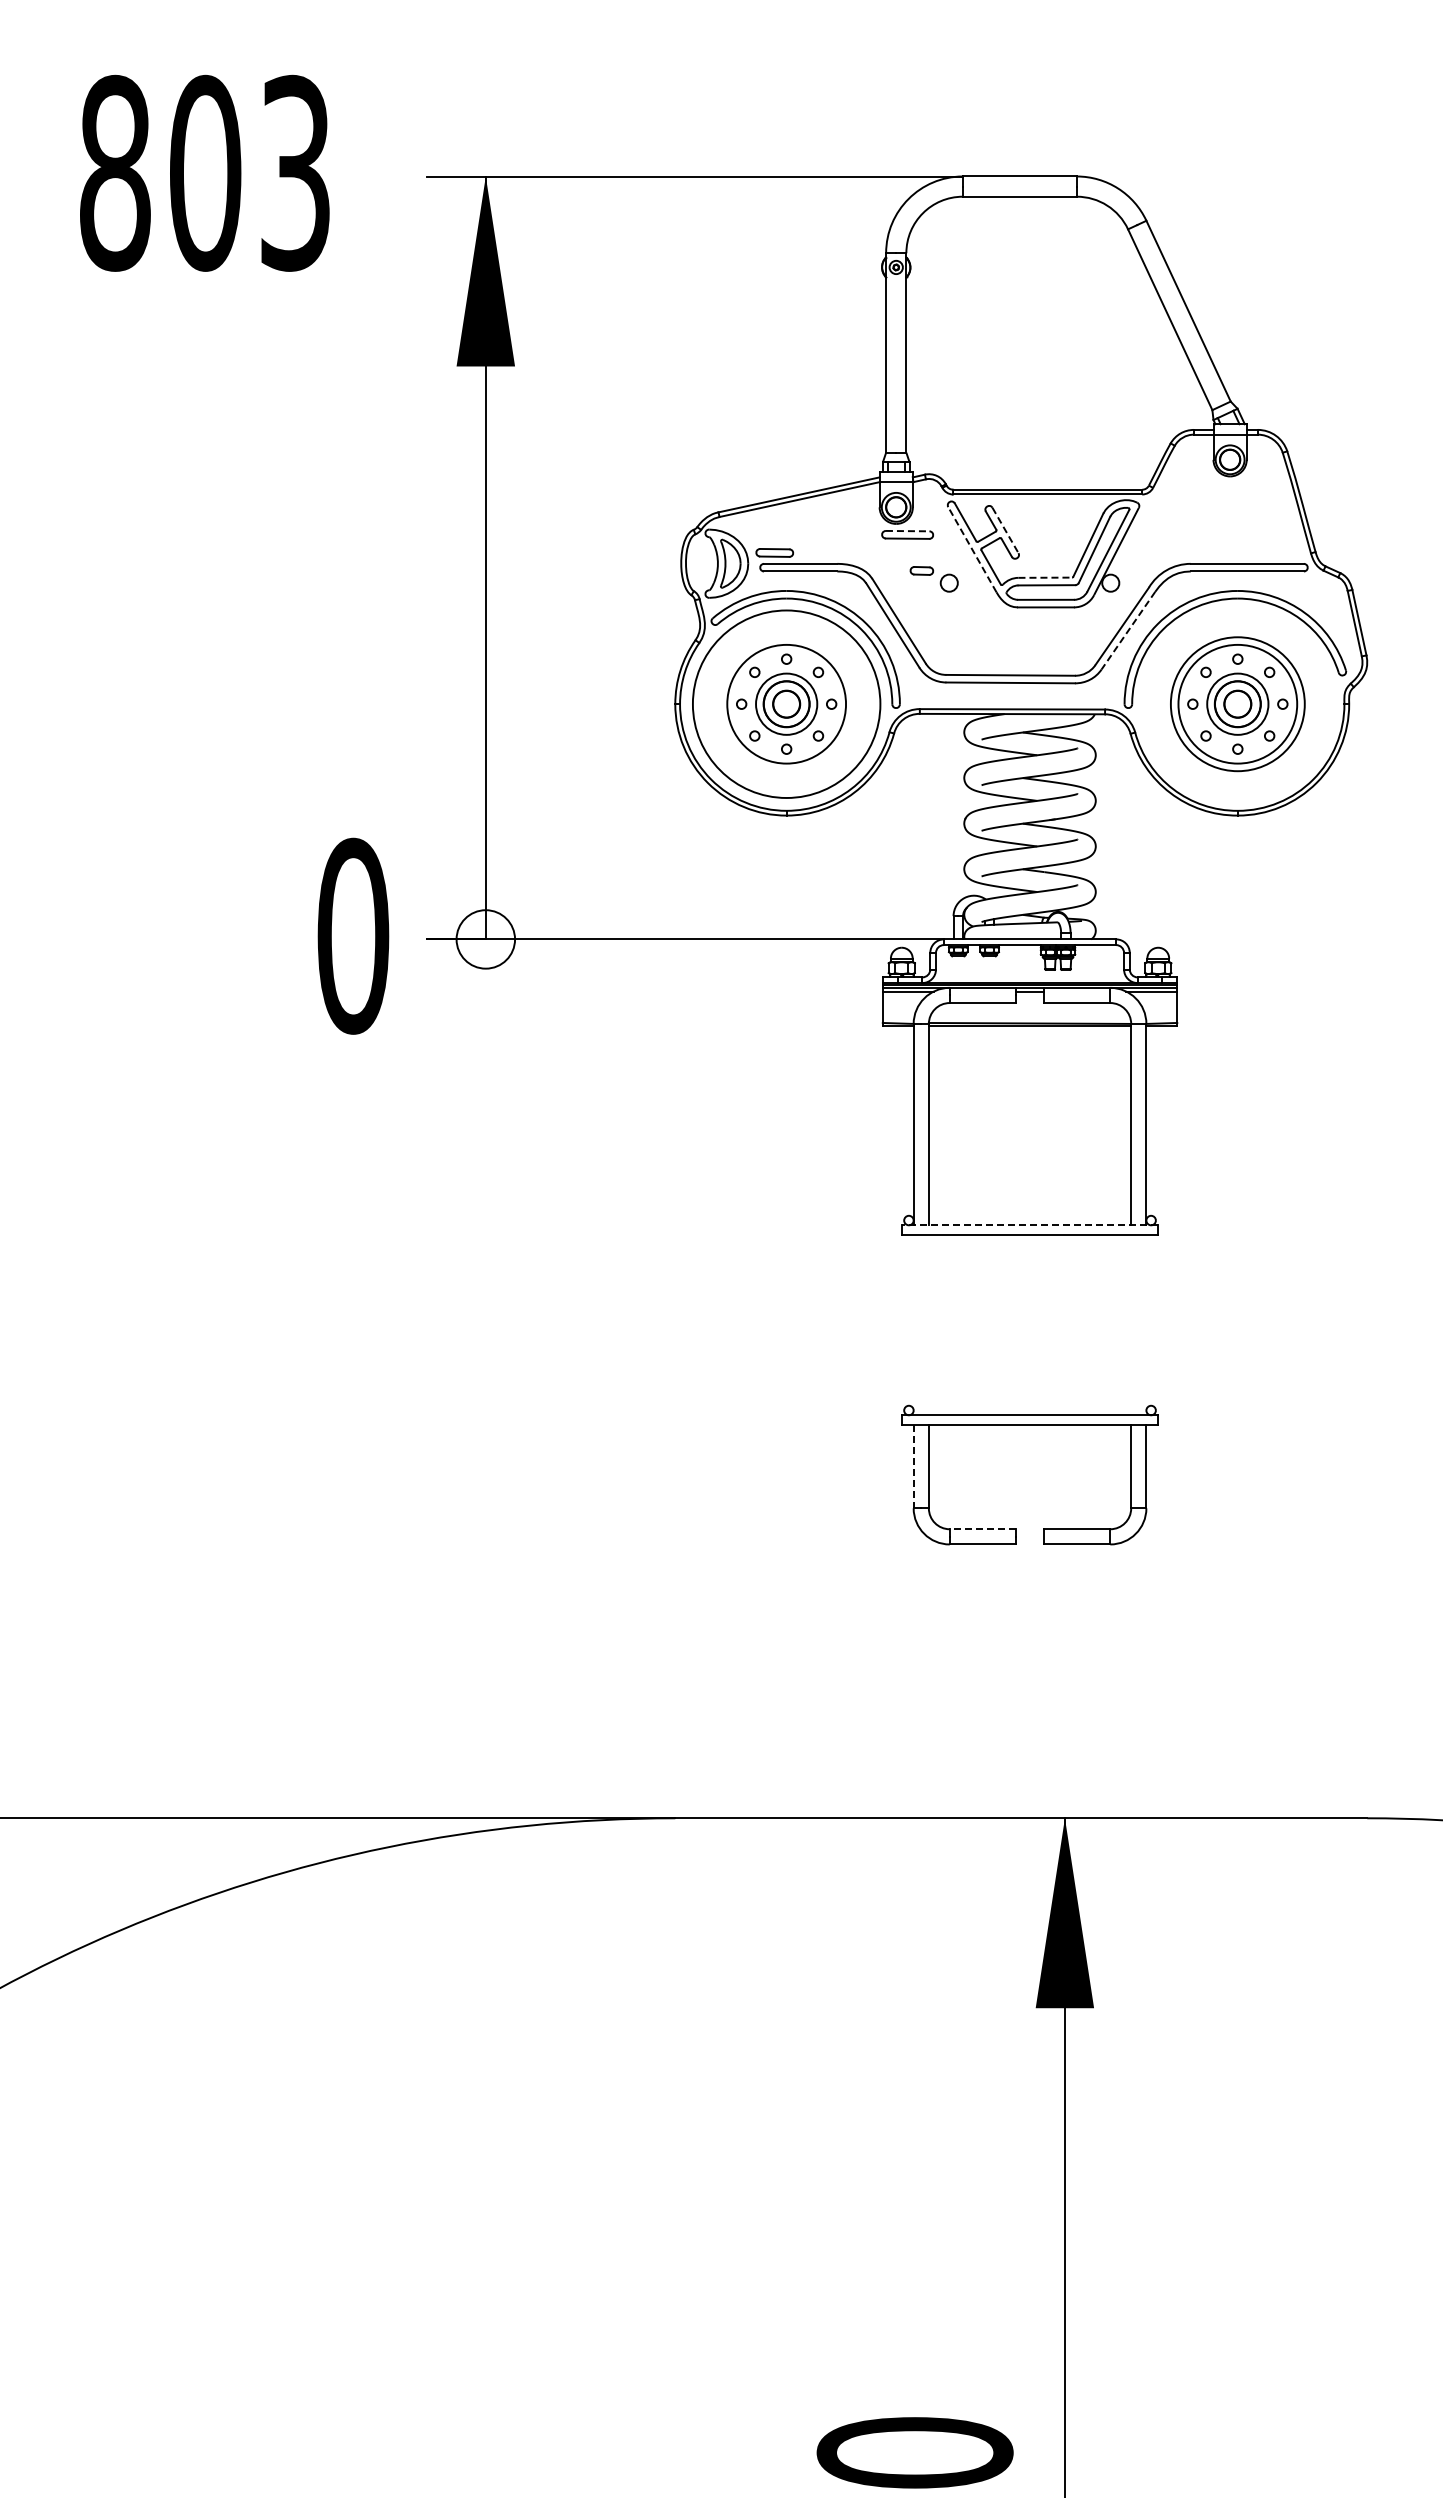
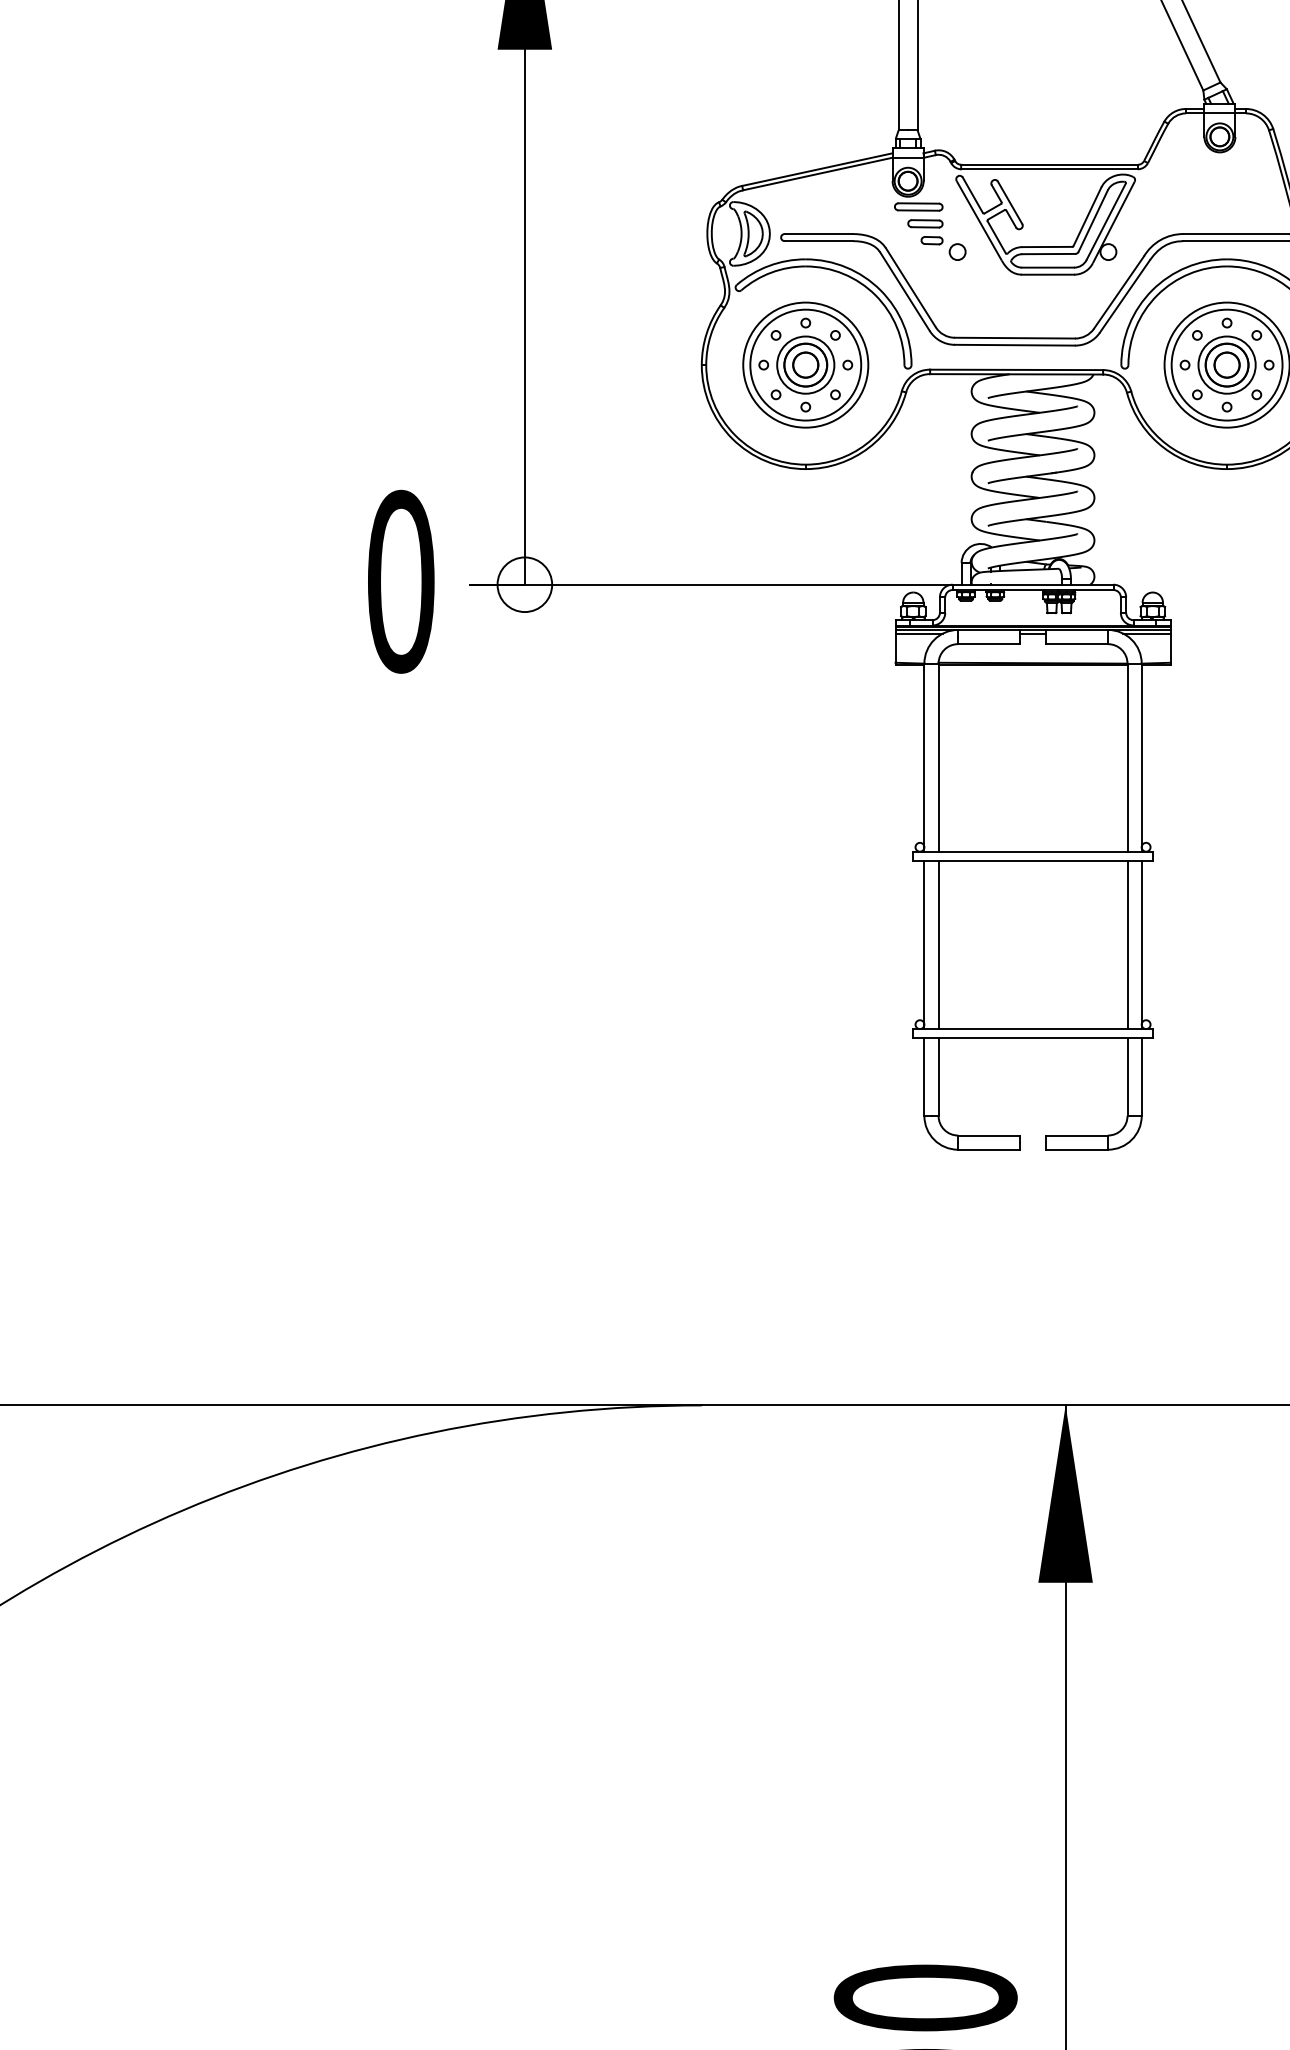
line: (1005, 530) -> (1010, 202), dashed -> solid
line: (907, 531) -> (918, 203), dashed -> solid
line: (971, 548) -> (978, 219), dashed -> solid
part: (774, 552) -> (925, 223), moved
line: (1045, 577) -> (1047, 246), dashed -> solid
line: (1128, 631) -> (1125, 297), dashed -> solid
circle: (786, 704) -> (805, 365), size x0.71
line: (1029, 1225) -> (1032, 851), dashed -> solid
line: (913, 1324) -> (924, 944), added
line: (928, 1324) -> (938, 944), added
line: (1131, 1324) -> (1127, 944), added
line: (1146, 1324) -> (1141, 944), added
line: (913, 1466) -> (924, 1076), dashed -> solid
line: (982, 1529) -> (988, 1135), dashed -> solid

